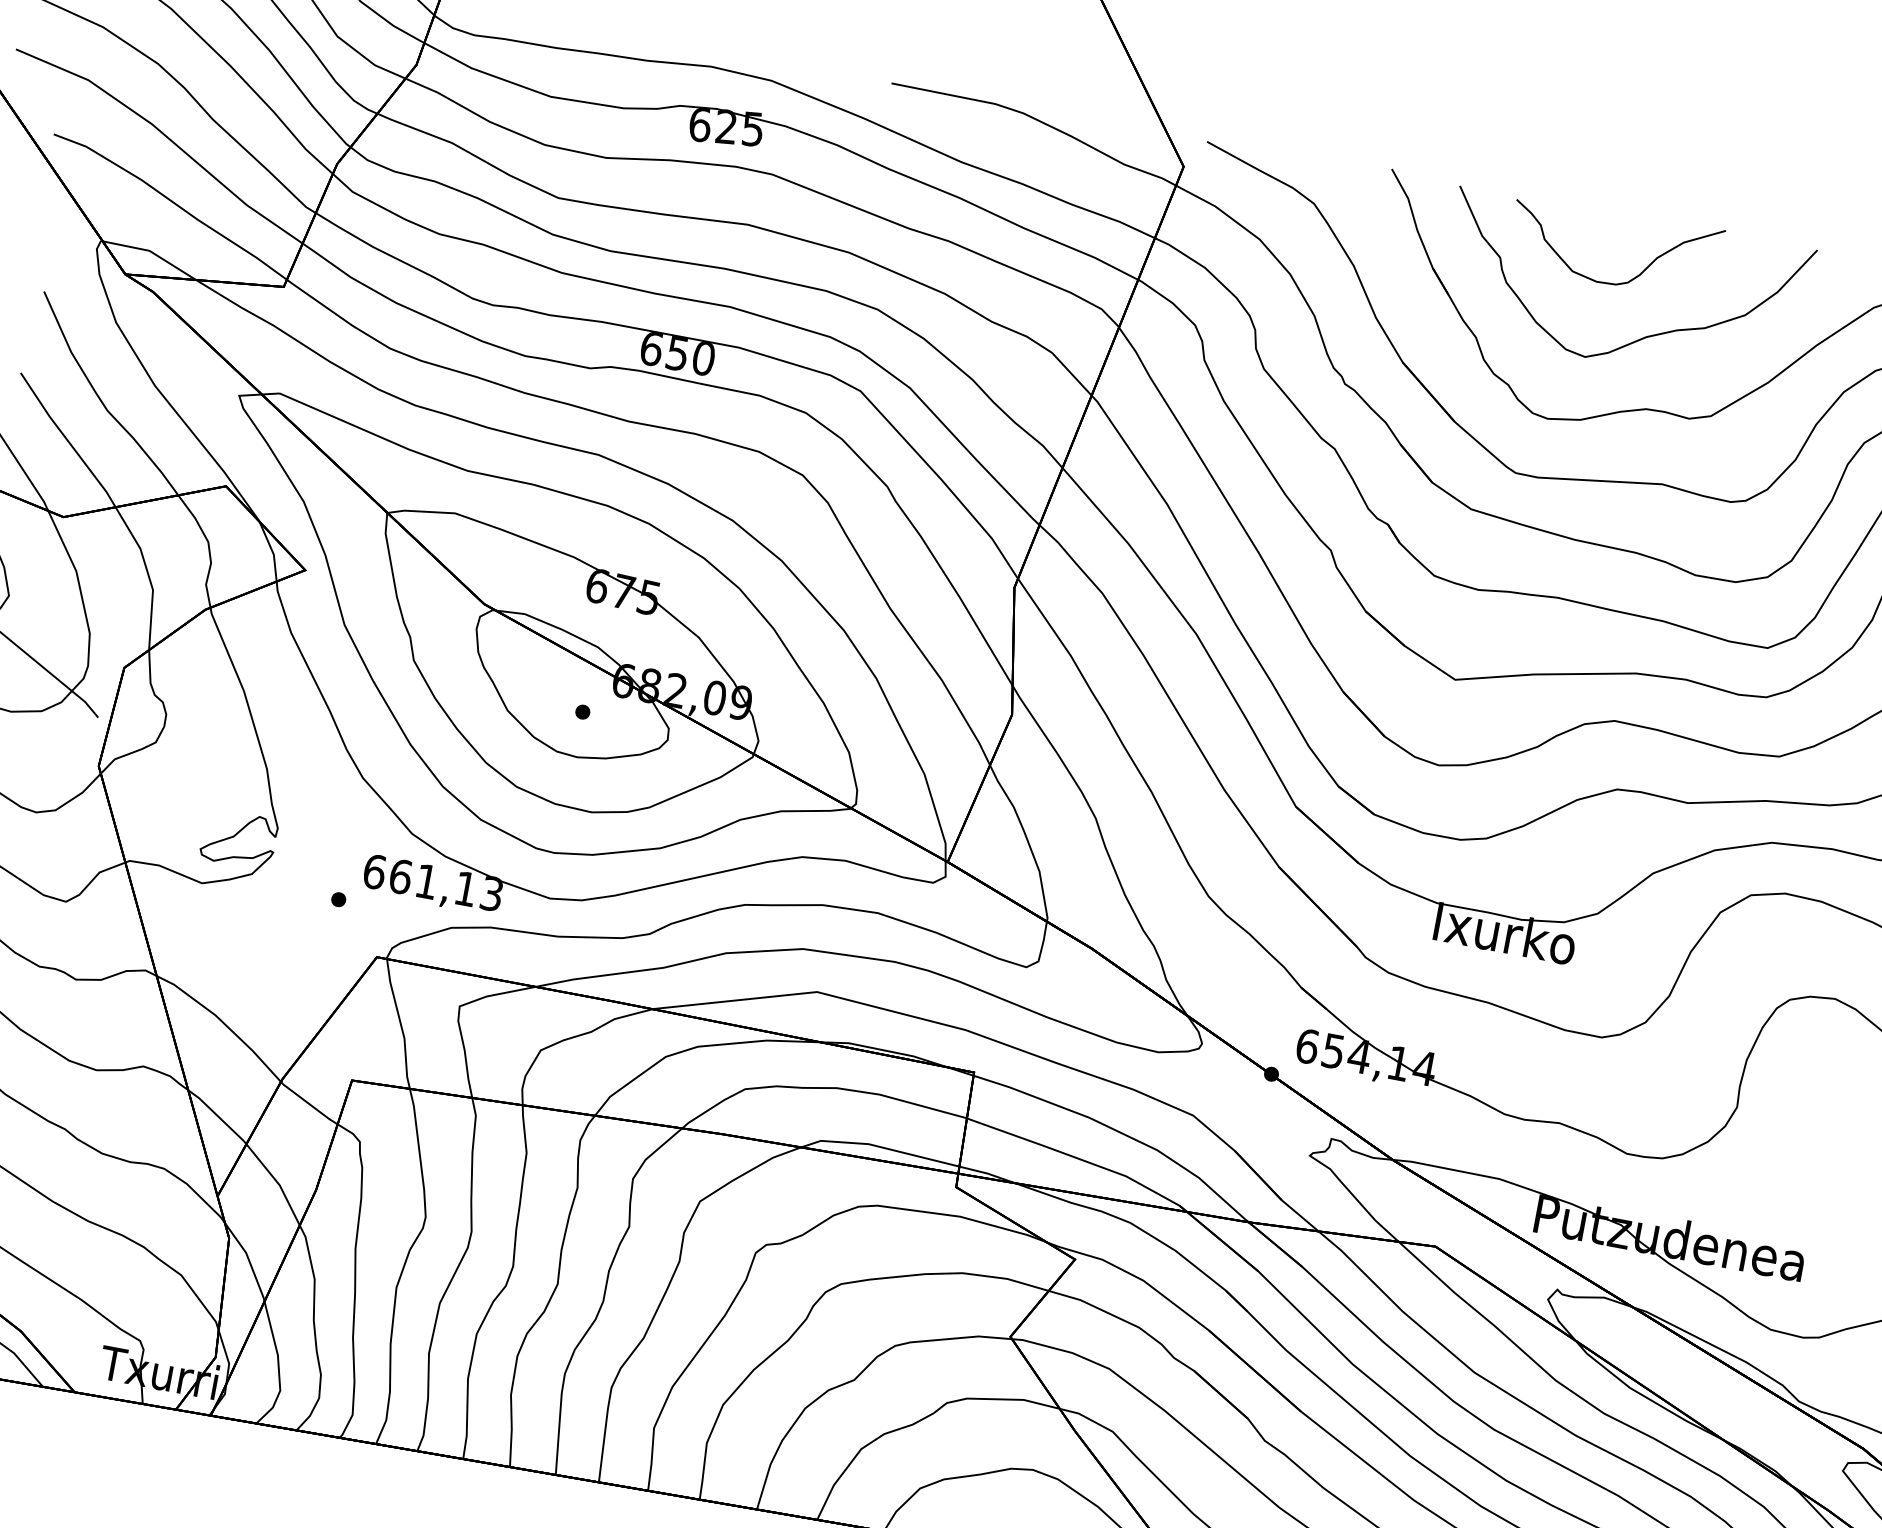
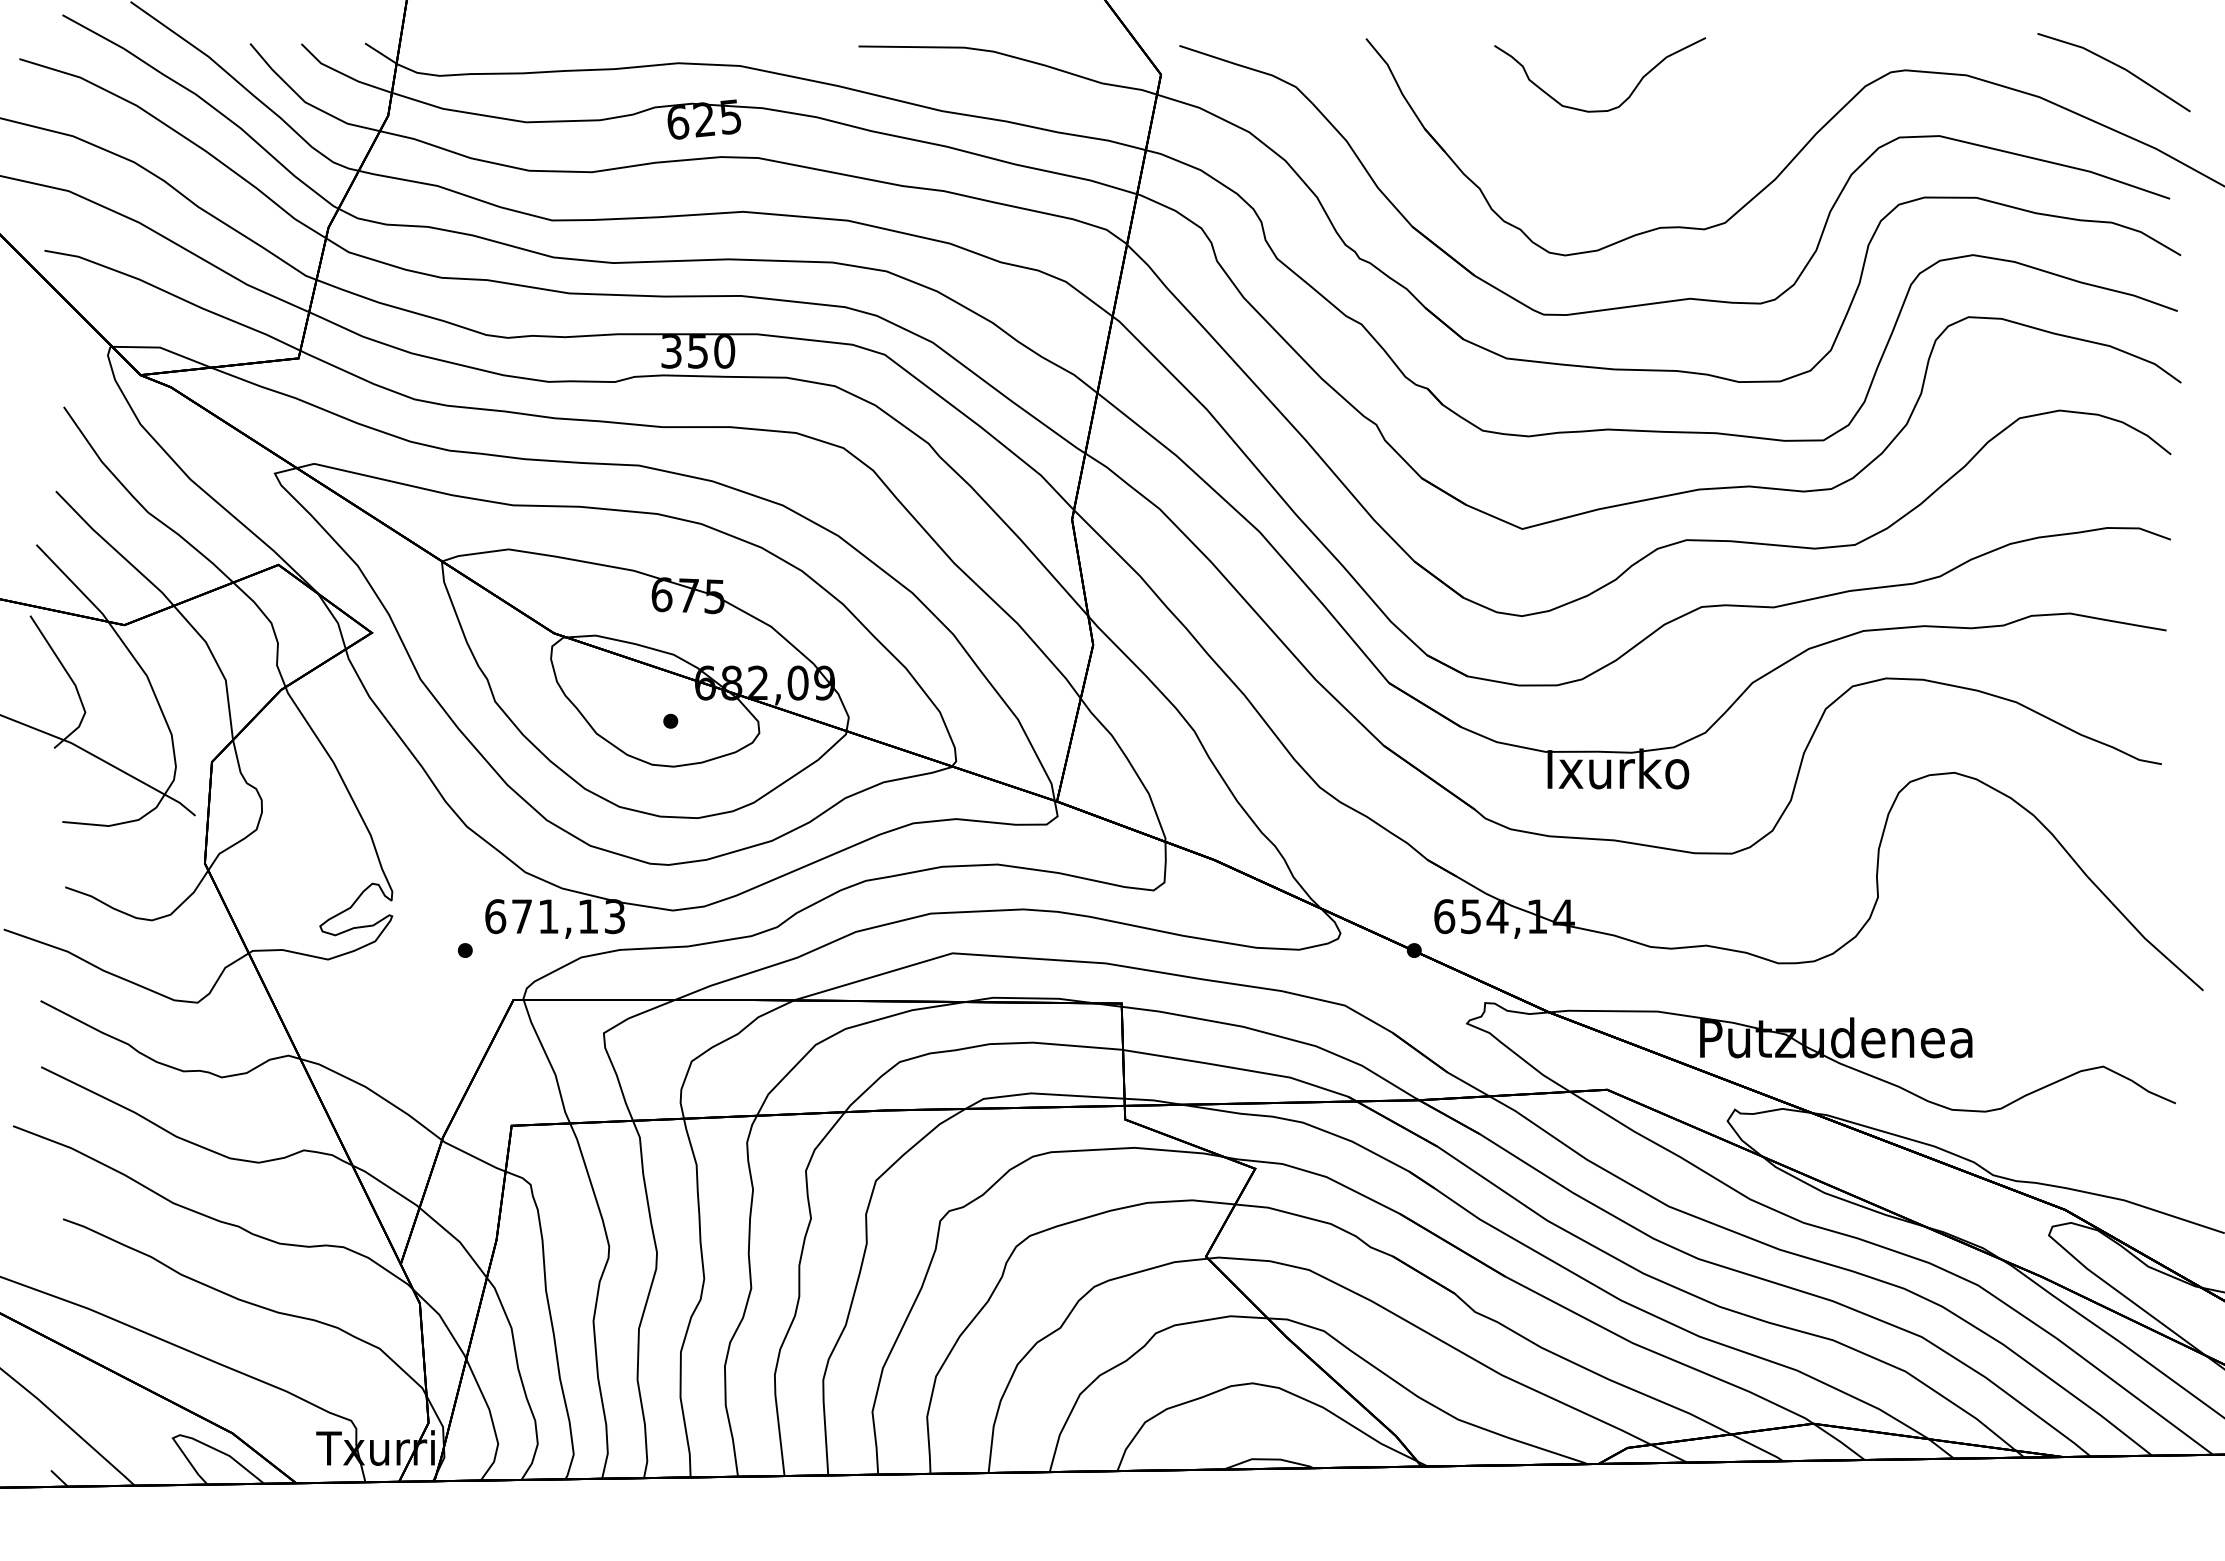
curve: (1646, 335) -> (1647, 155), removed
text: (651, 348) -> (671, 351), 650 -> 350
text: (400, 876) -> (521, 916), 661,13 -> 671,13

